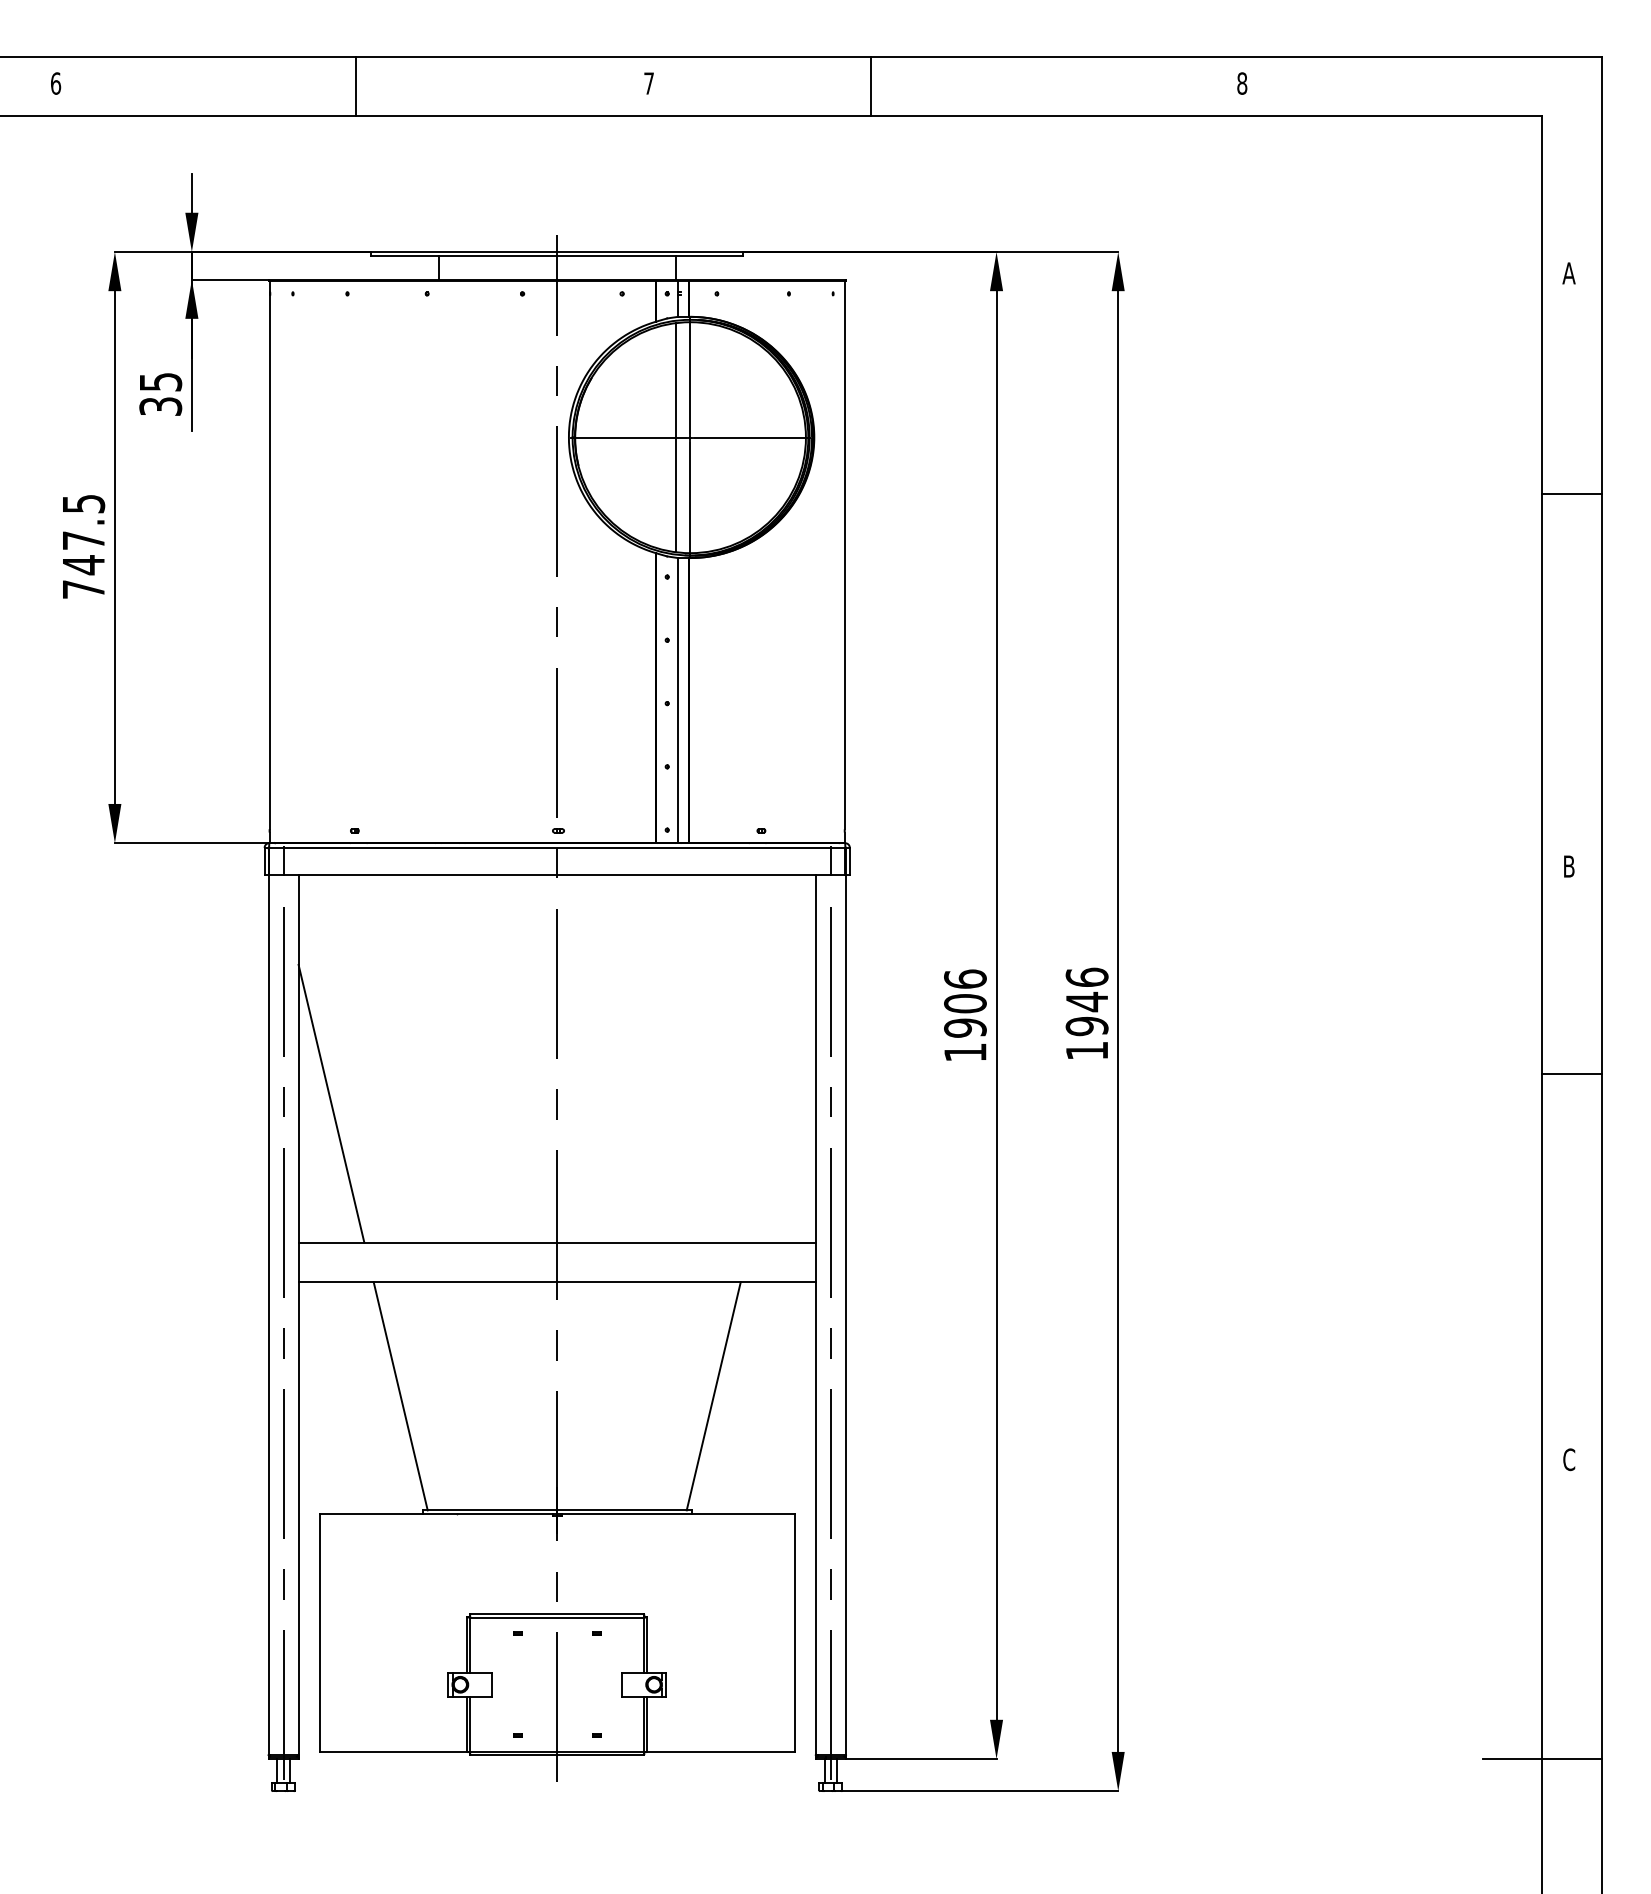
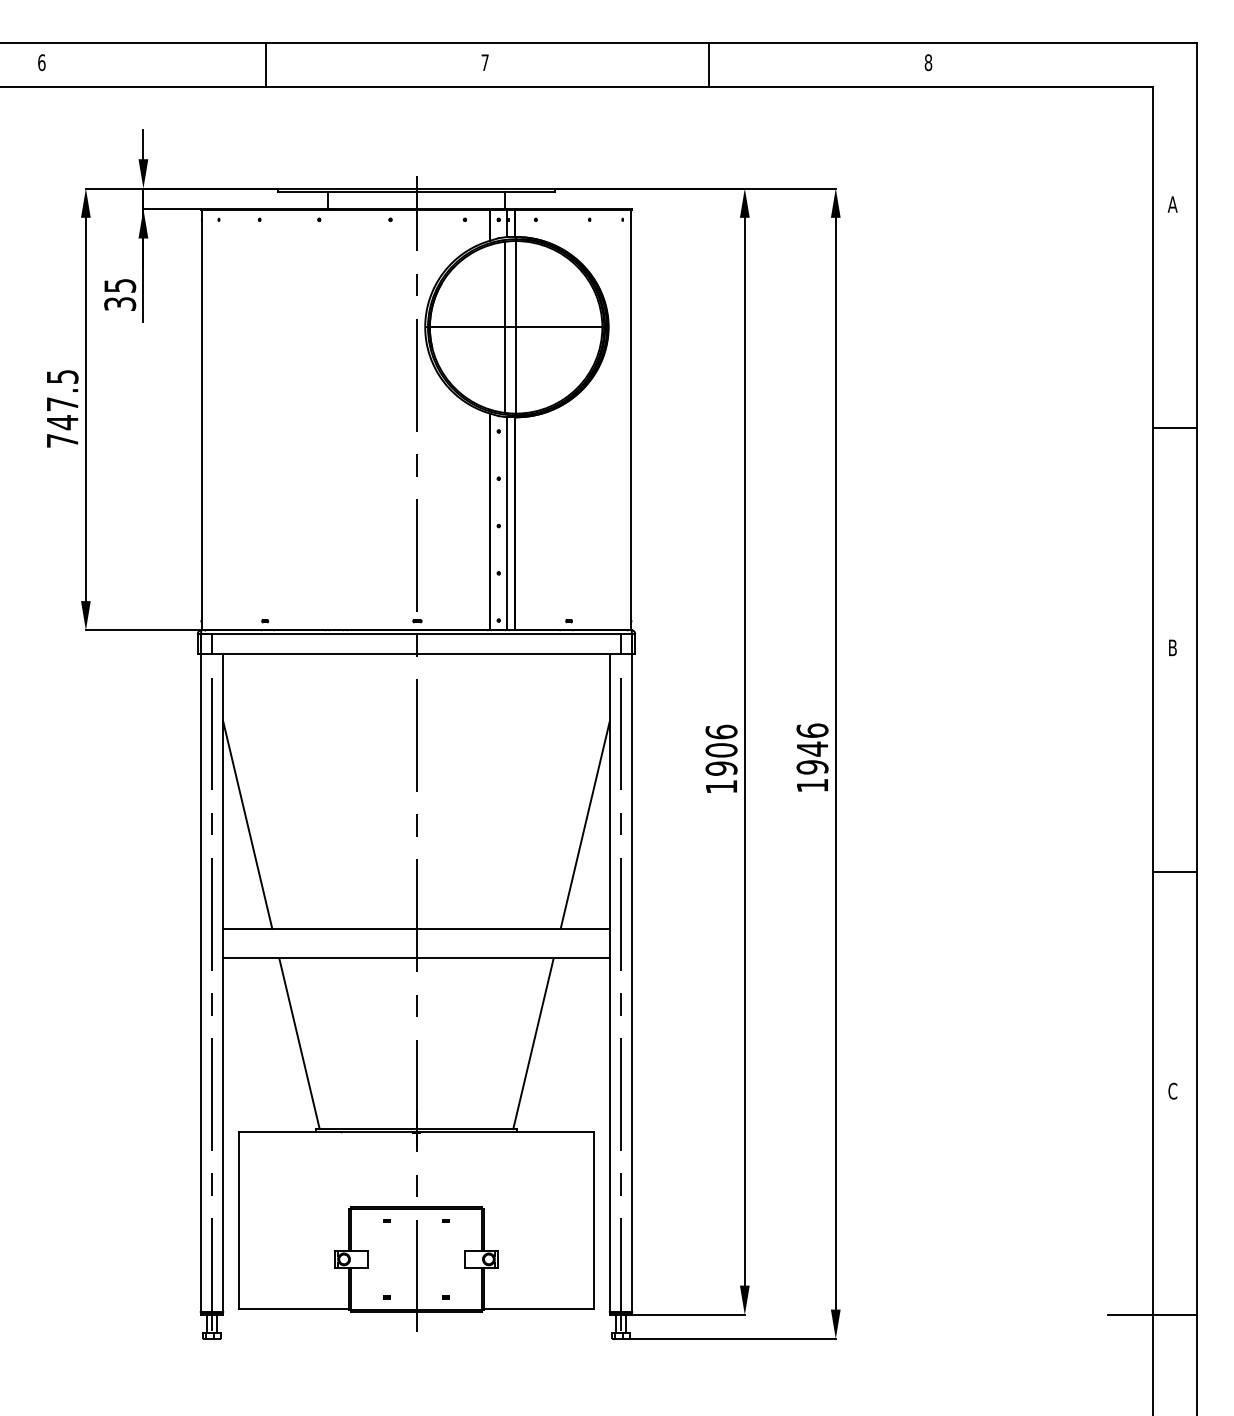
line: (871, 86) -> (709, 64), moved
line: (1571, 493) -> (1174, 428), moved
line: (1571, 1074) -> (1174, 872), moved
line: (782, 1103) -> (584, 824), added

